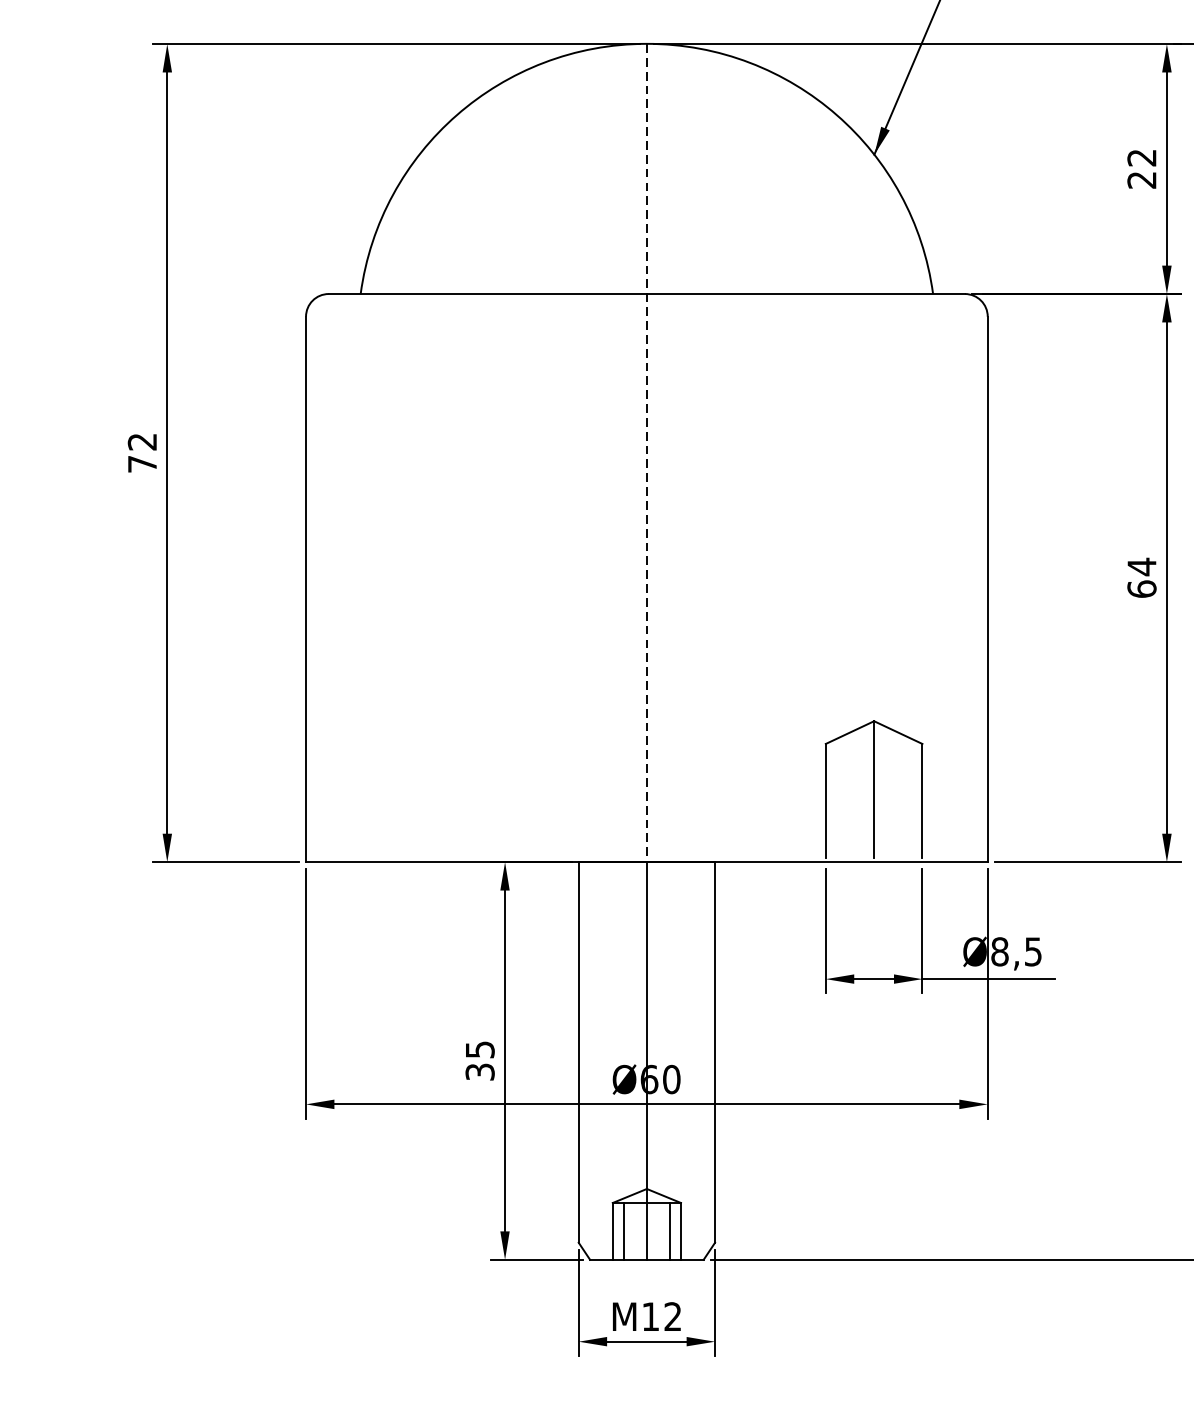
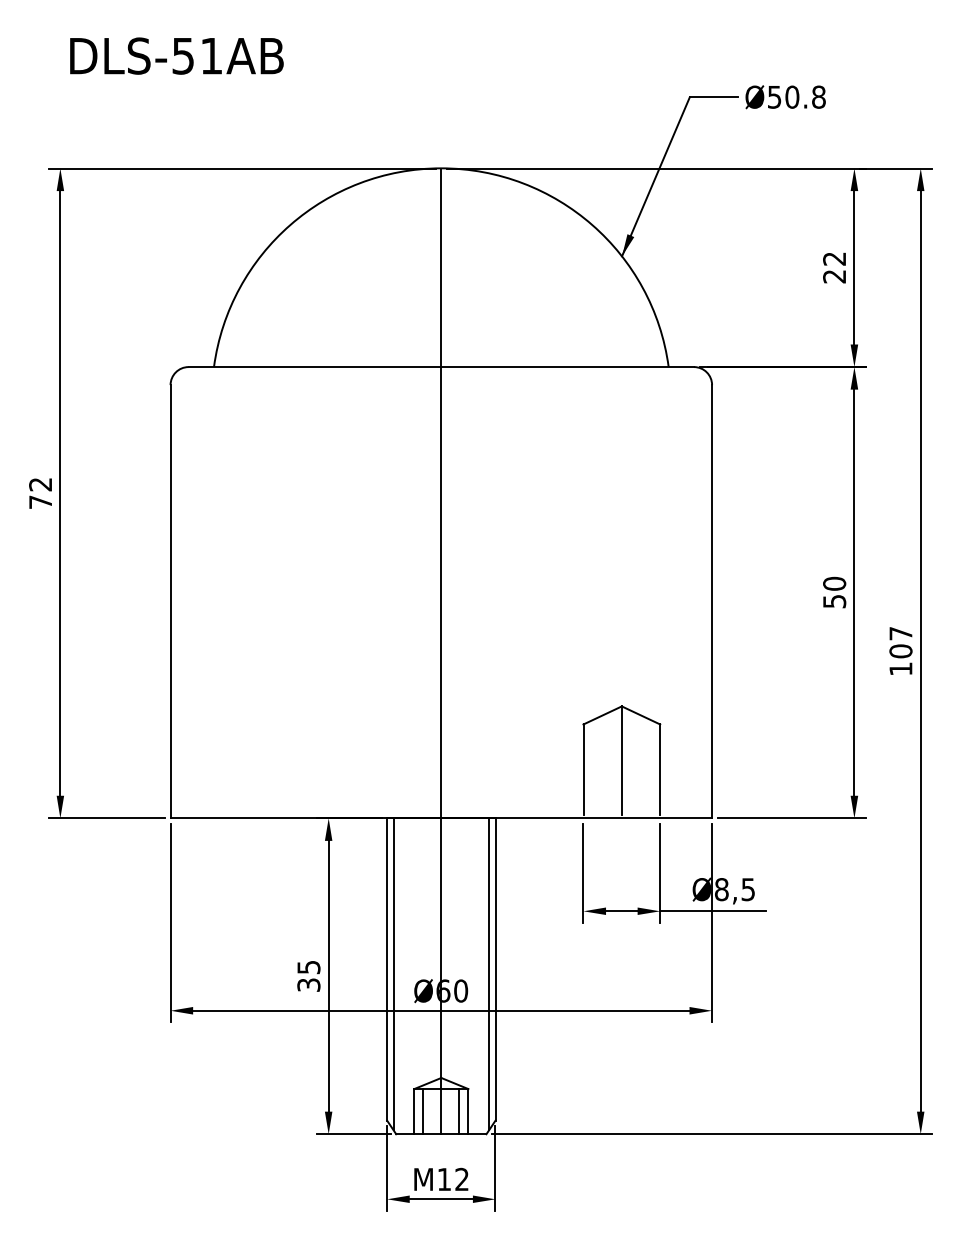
line: (647, 453) -> (441, 493), dashed -> solid
text: (1141, 577) -> (834, 592), 64 -> 50
line: (586, 1058) -> (393, 974), added
line: (707, 1058) -> (489, 974), added

